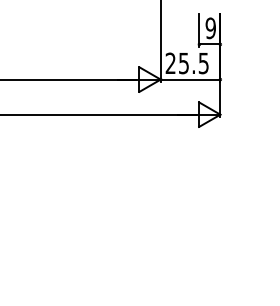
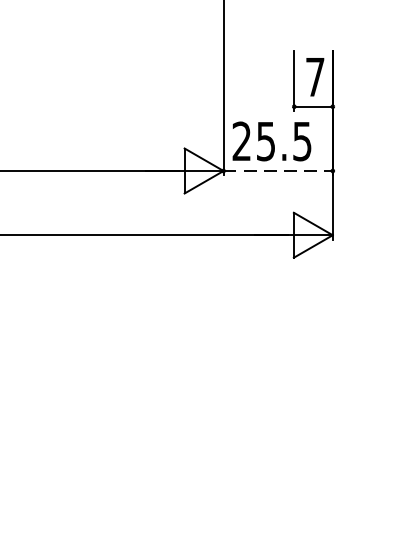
text: (210, 28) -> (314, 77), 9 -> 7
line: (190, 79) -> (278, 170), solid -> dashed

